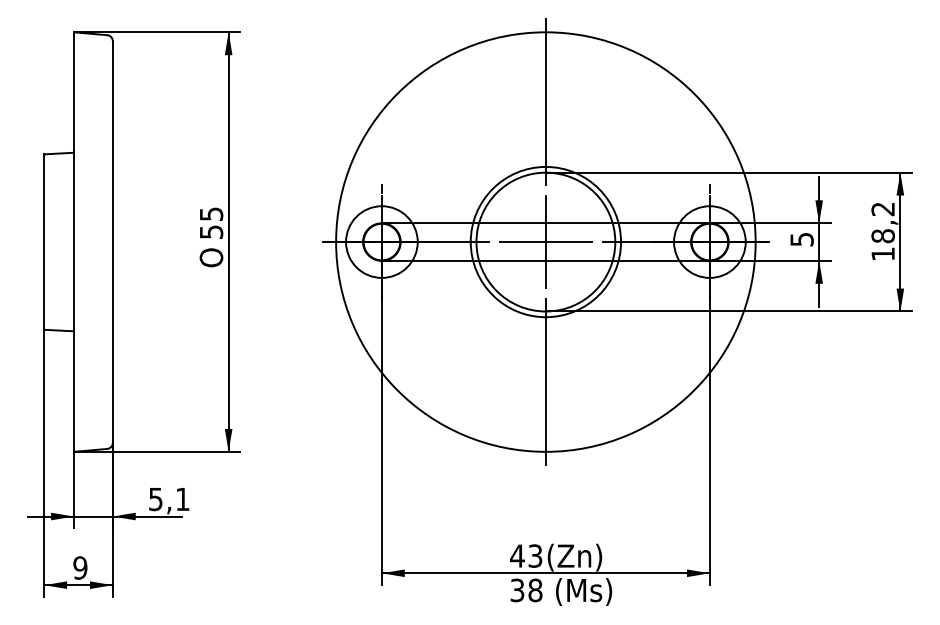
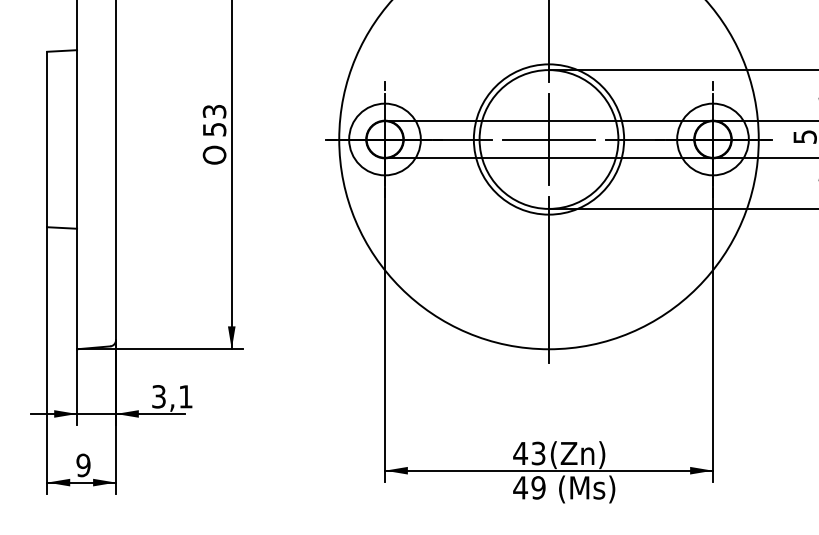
text: (210, 213) -> (213, 110), 55 -> 53
text: (155, 498) -> (158, 395), 5,1 -> 3,1
text: (526, 590) -> (529, 487), 38 -> 49

